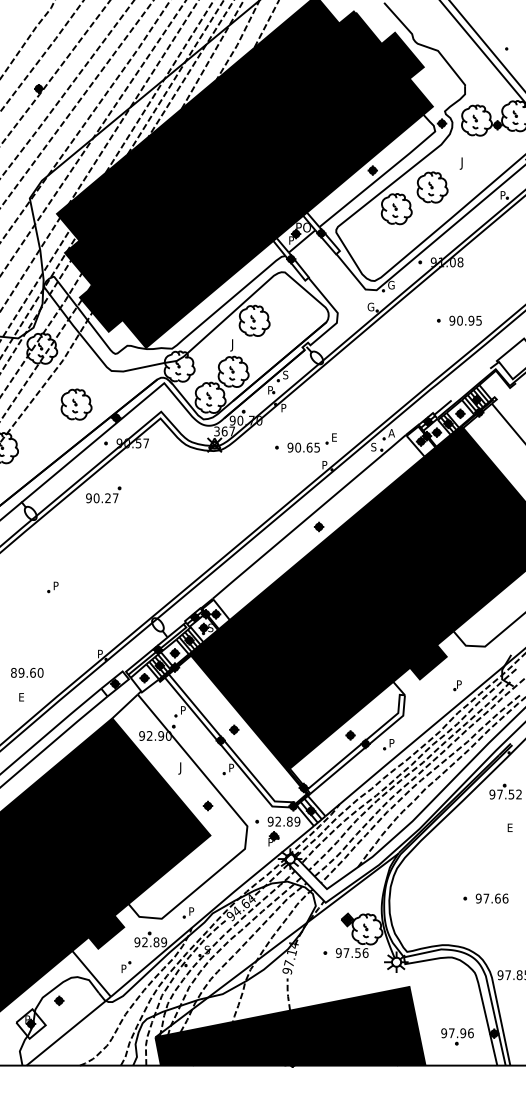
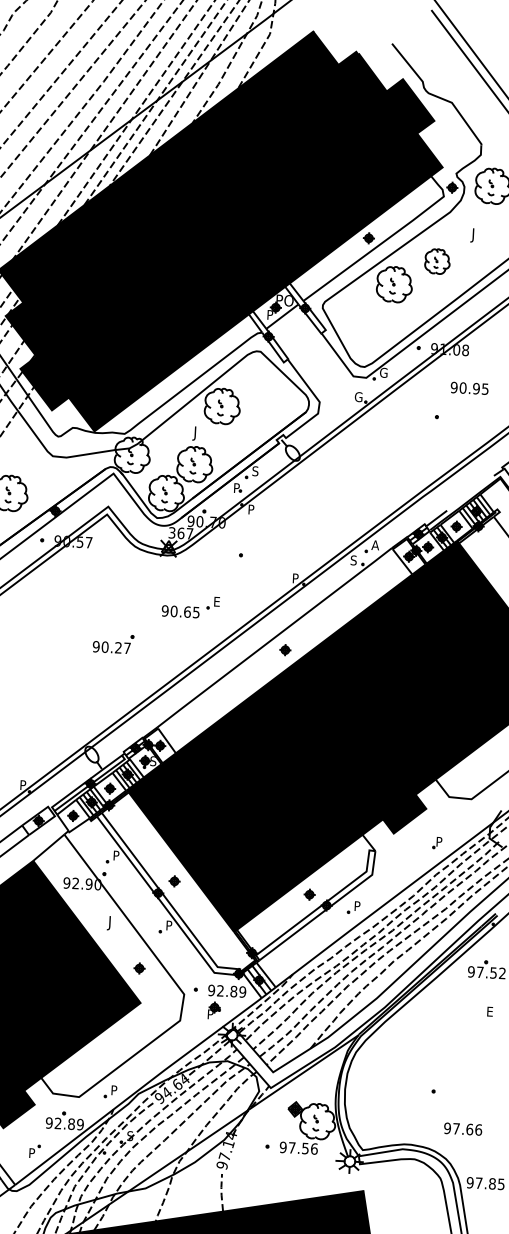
part: (432, 187) -> (437, 261), size x0.7
text: (465, 320) -> (469, 388), moved
part: (311, 442) -> (189, 606), moved
part: (103, 494) -> (113, 643), moved
text: (491, 898) -> (462, 1129), moved

